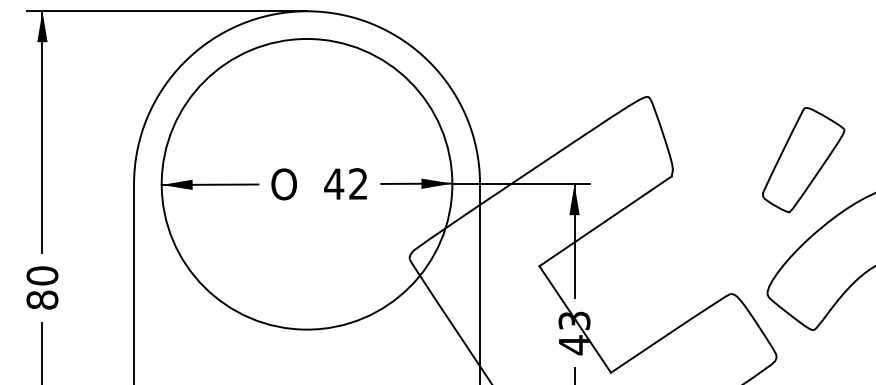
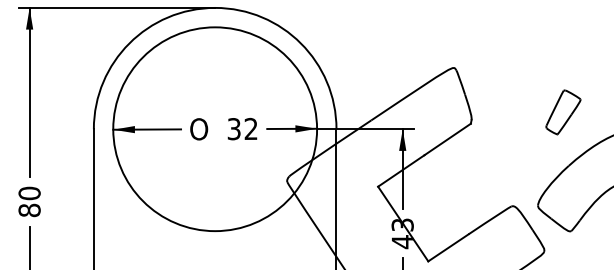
part: (803, 160) -> (563, 112), size x0.6
text: (334, 184) -> (234, 129), 42 -> 32

